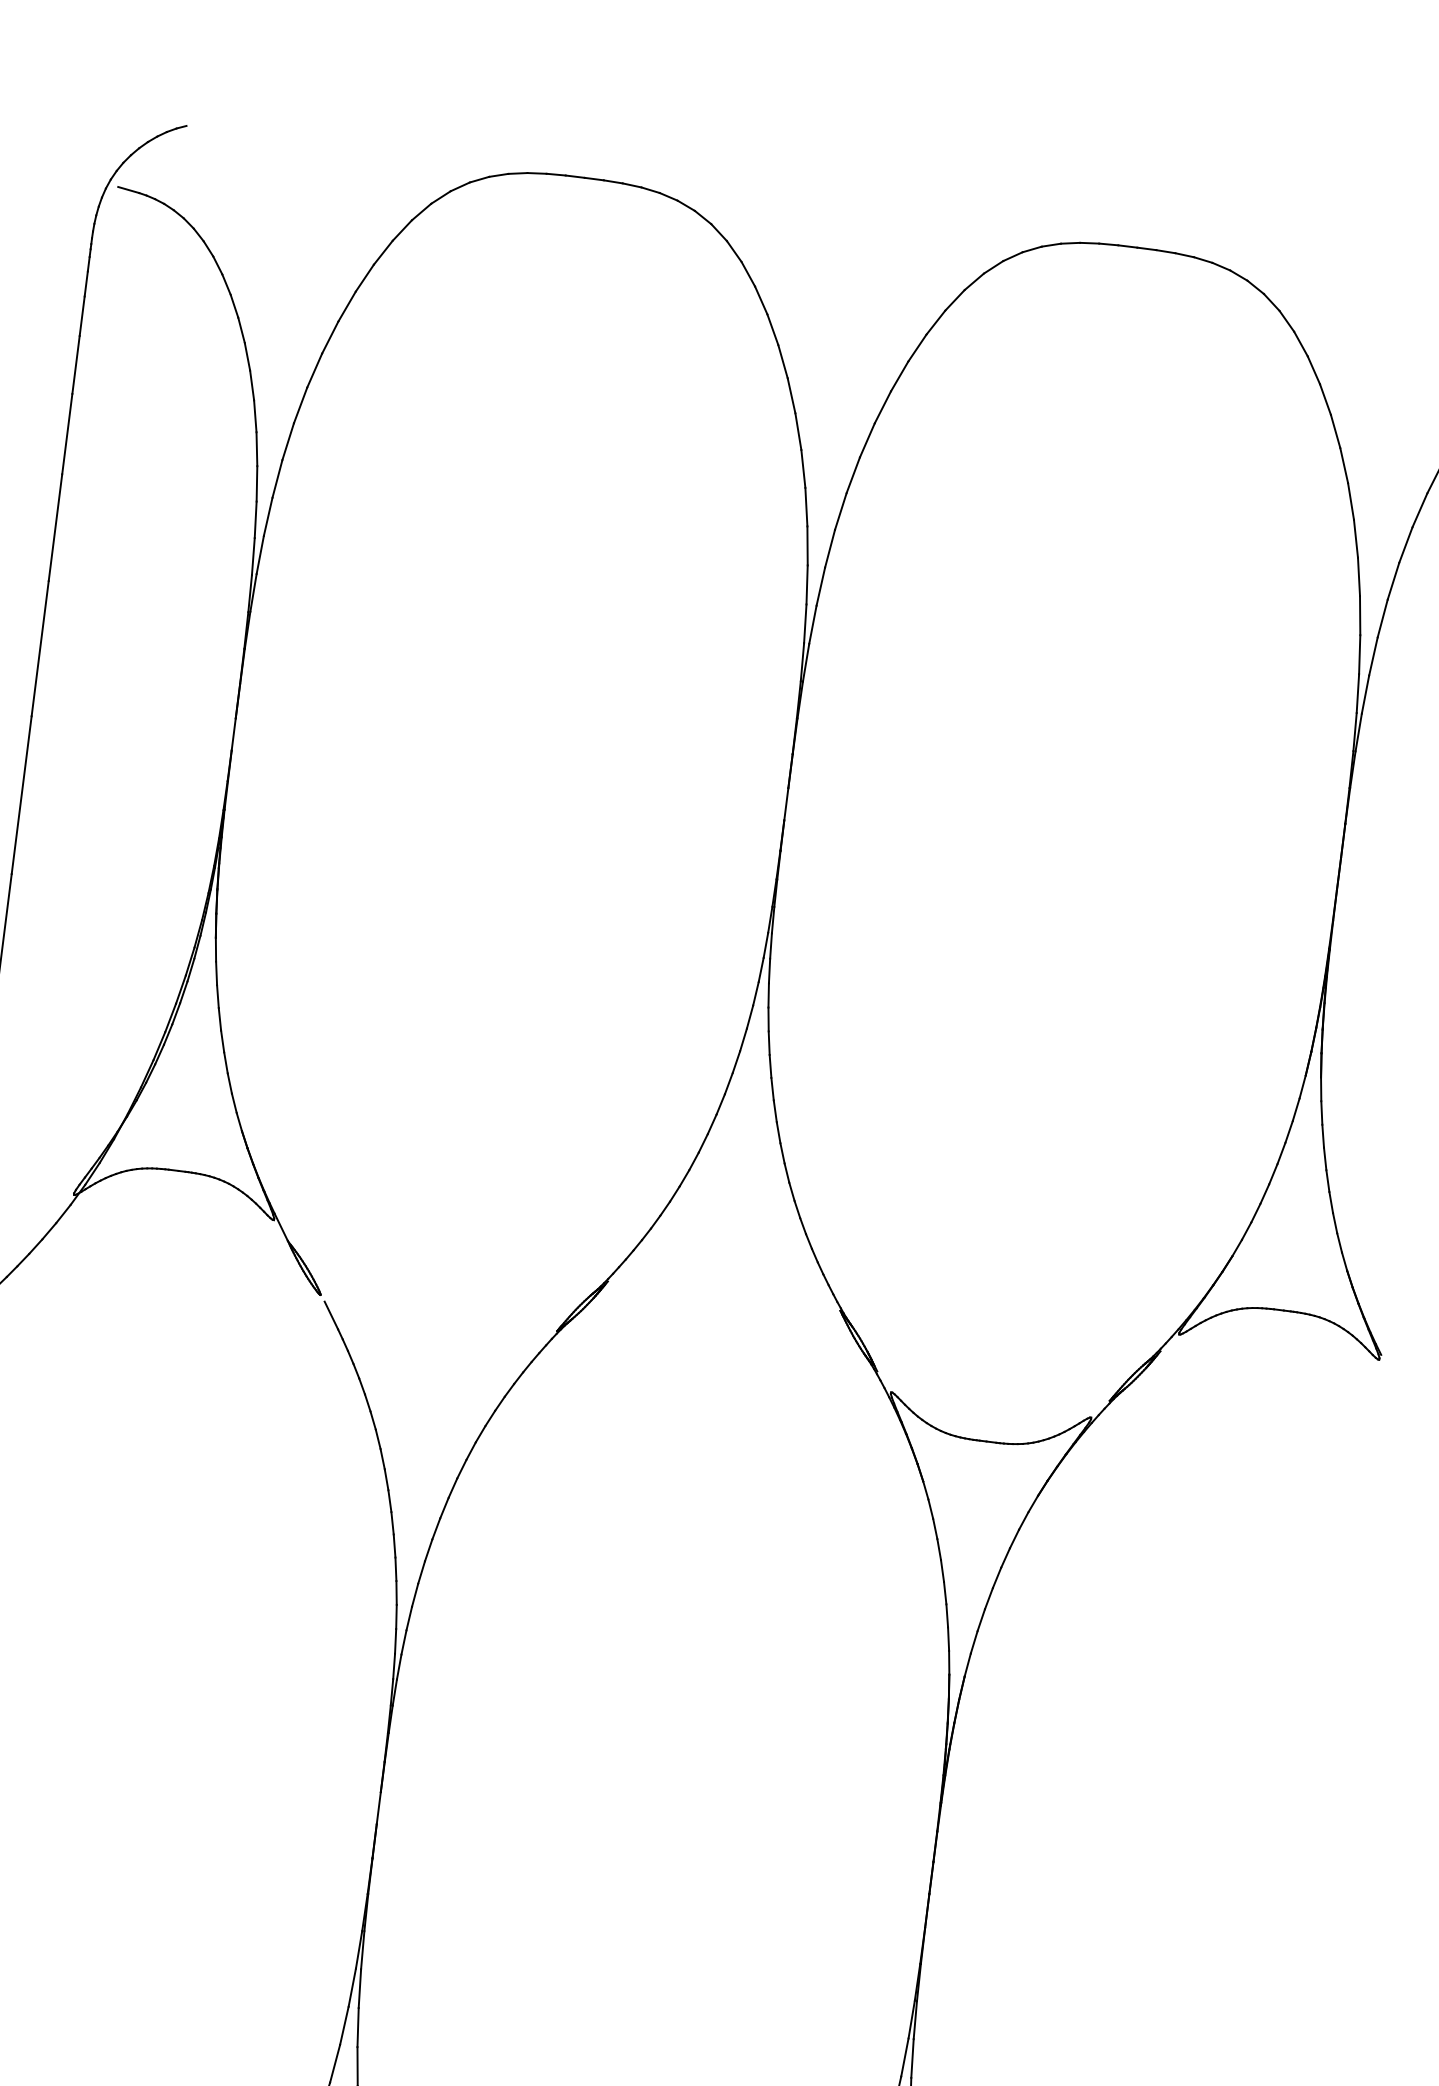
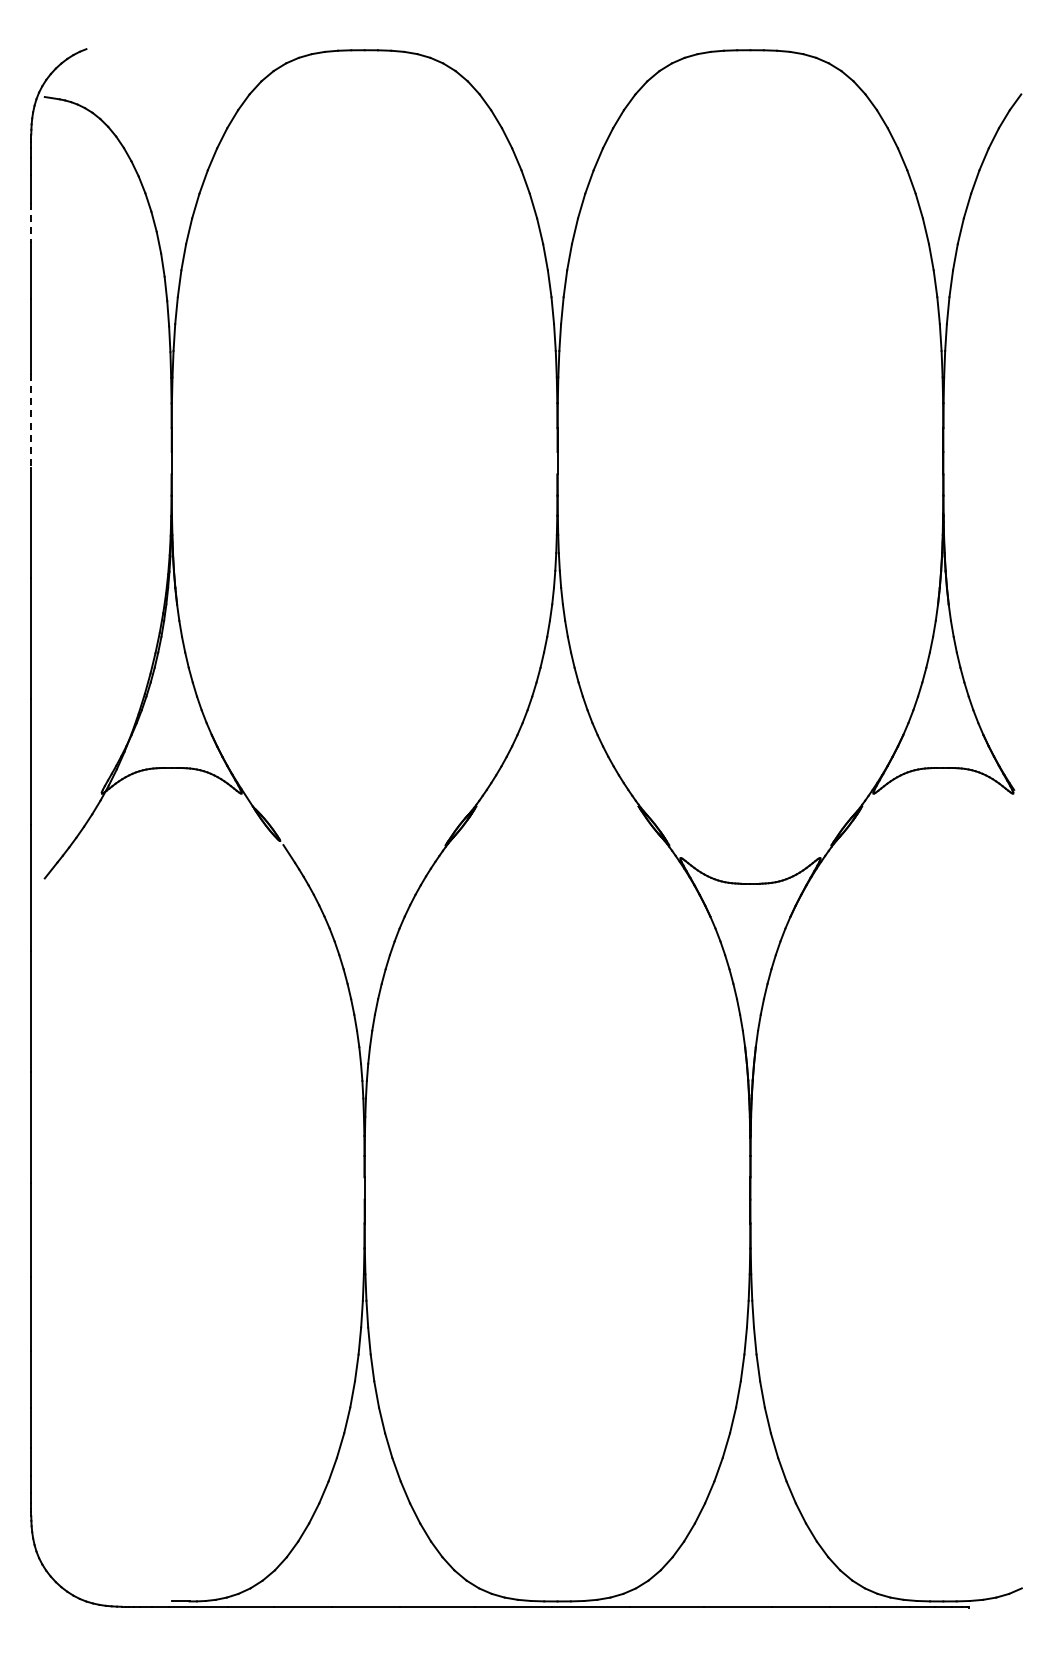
line: (76, 365) -> (31, 223), solid -> dashed
line: (40, 649) -> (31, 421), solid -> dashed

